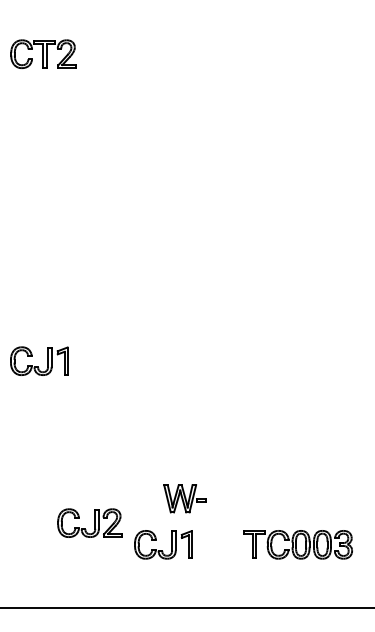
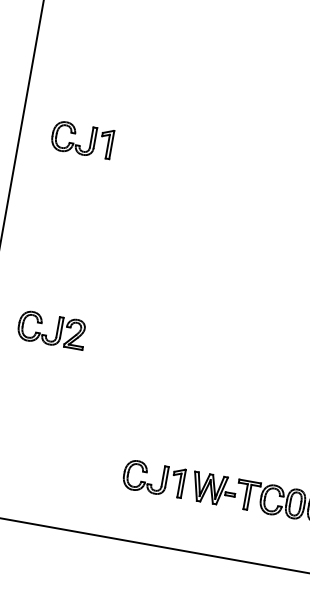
part: (38, 366) -> (80, 145), moved
part: (184, 498) -> (213, 489), moved
part: (89, 522) -> (51, 329), moved

